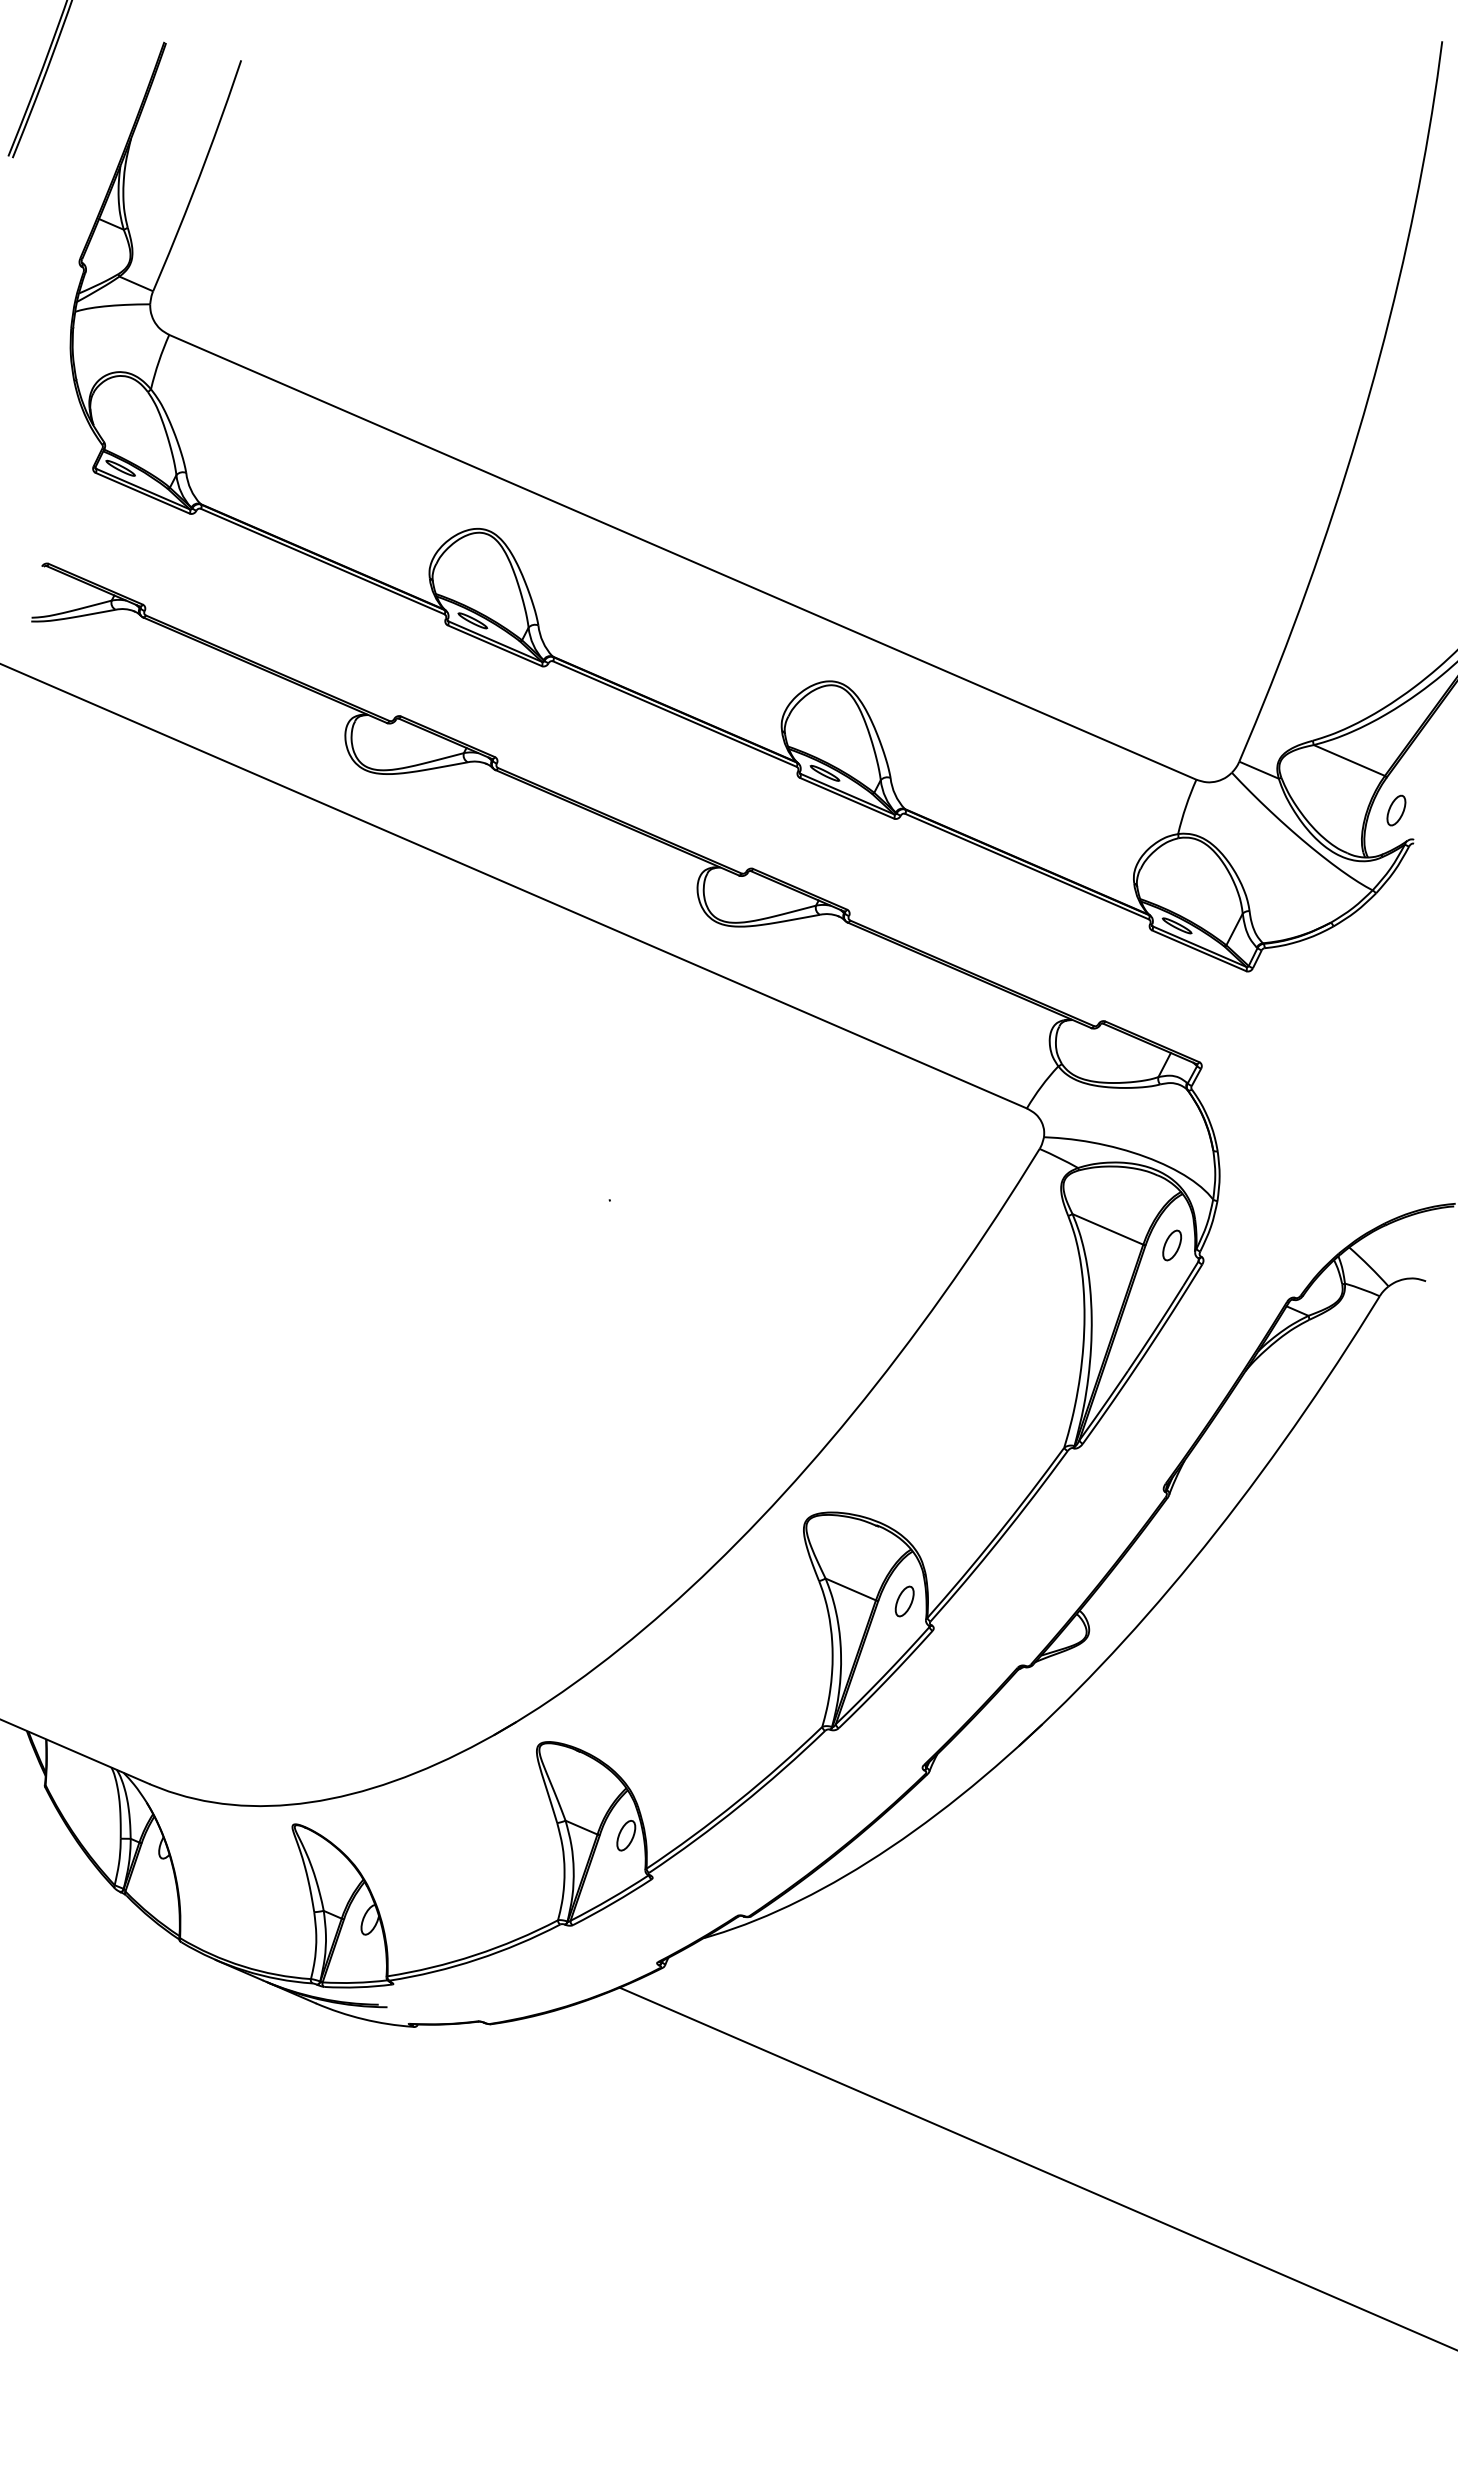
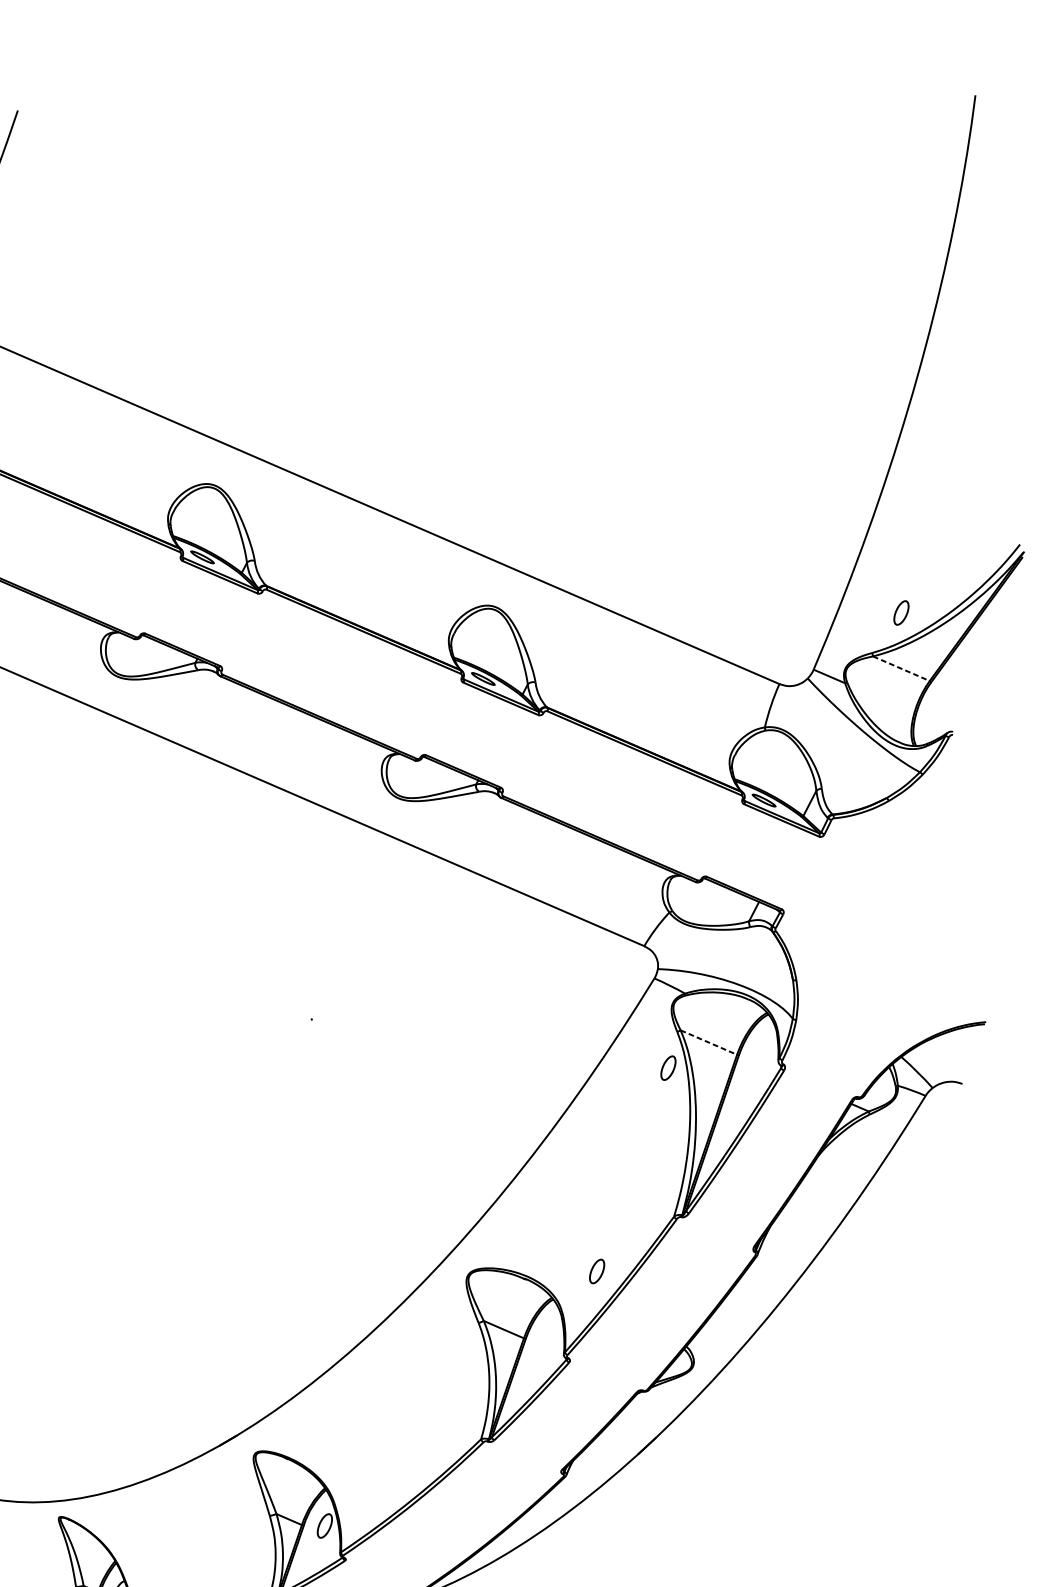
line: (1349, 760) -> (901, 668), solid -> dashed
part: (1396, 810) -> (901, 612), moved
line: (1107, 1229) -> (708, 1042), solid -> dashed
part: (1172, 1245) -> (668, 1068), moved
part: (904, 1601) -> (596, 1271), moved

